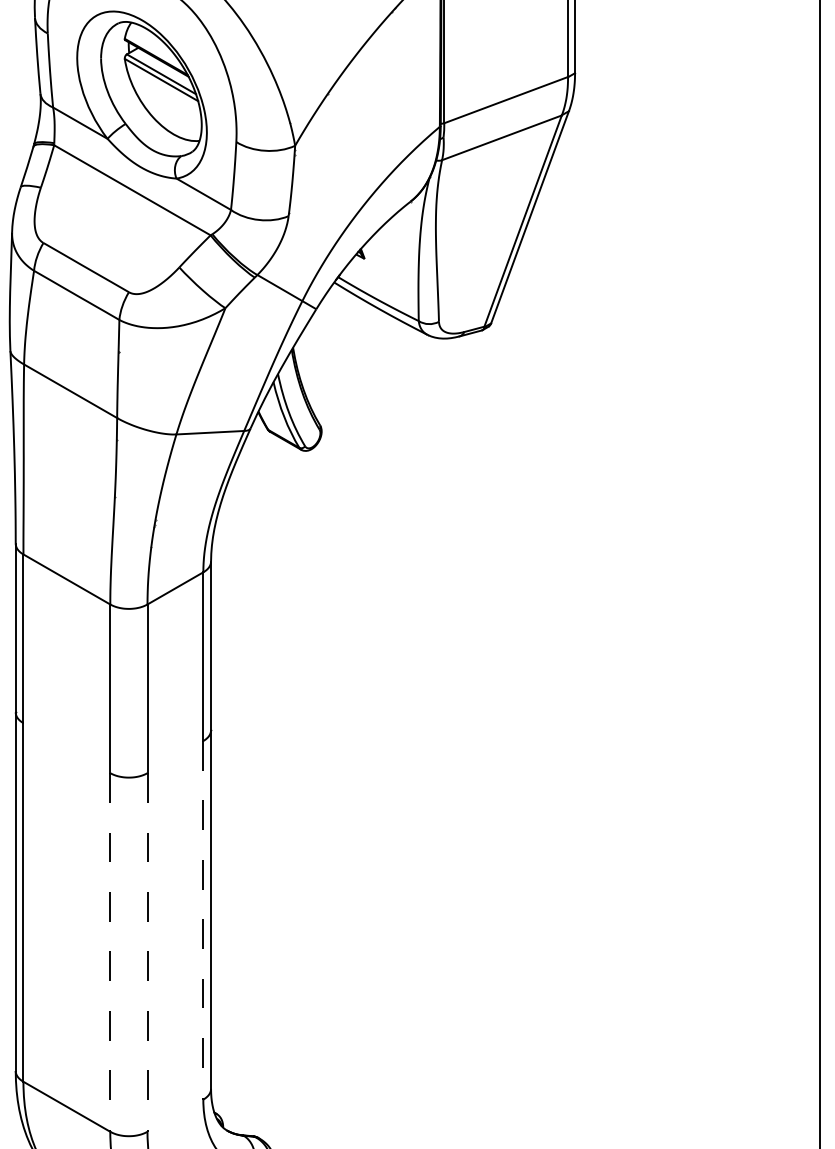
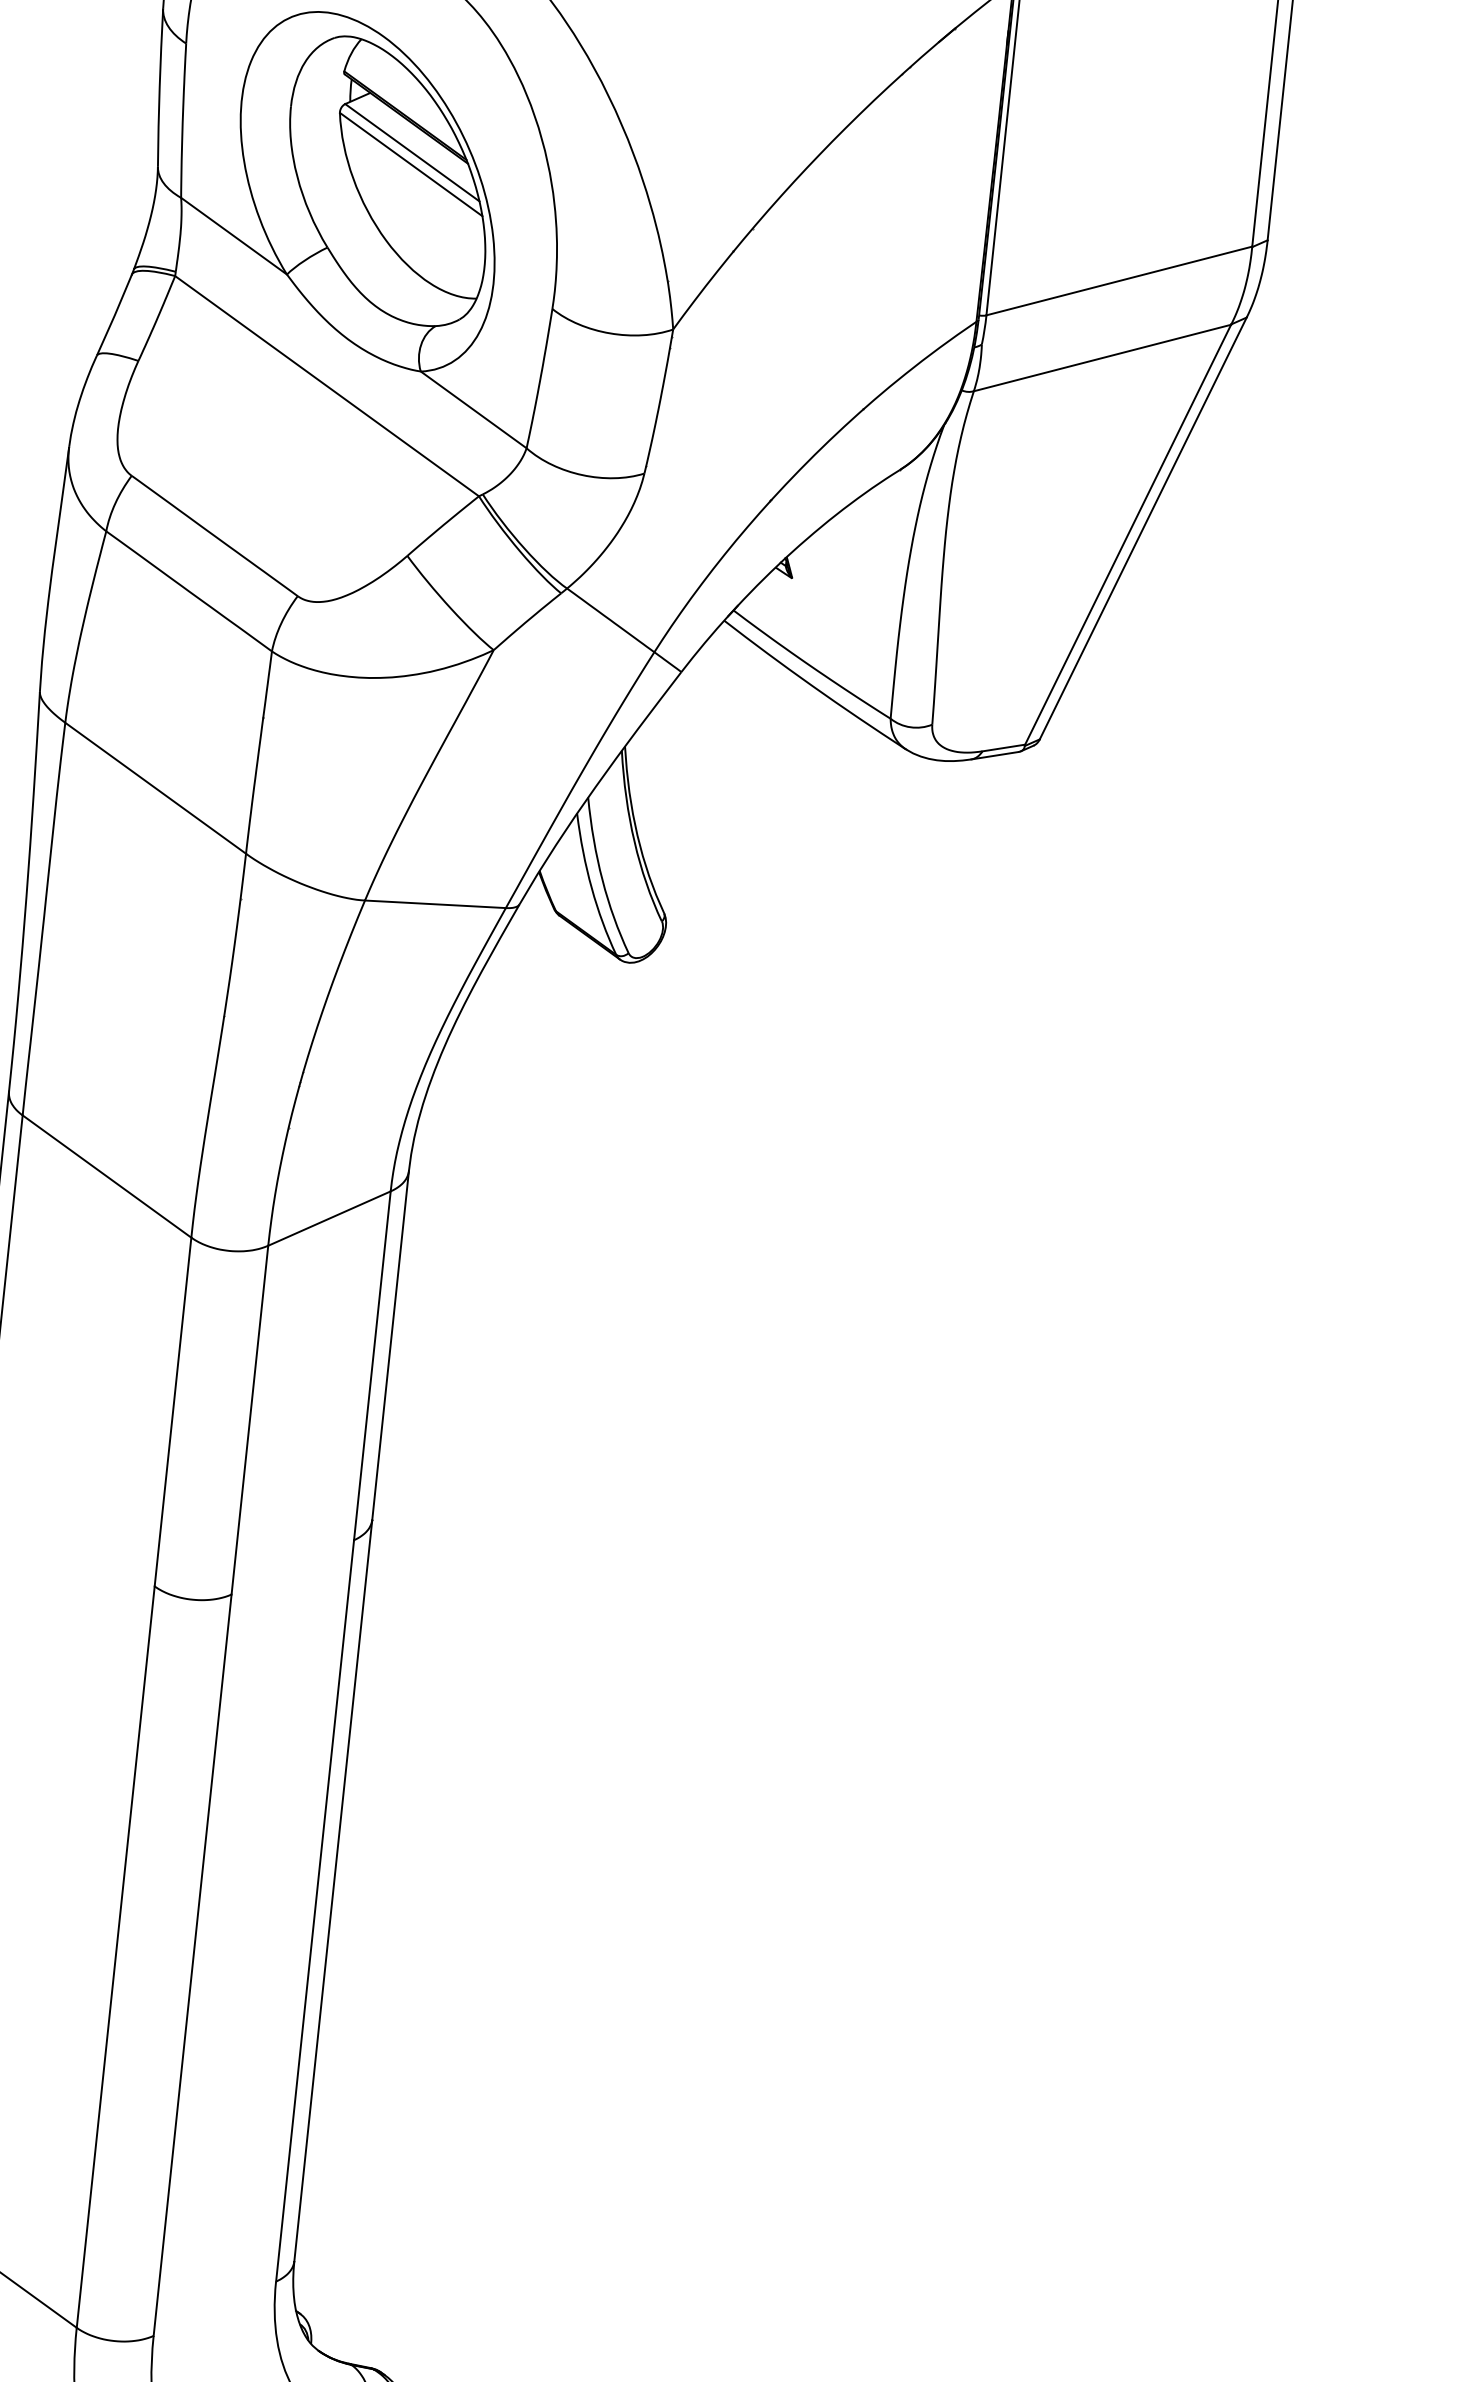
line: (203, 920) -> (315, 1911), dashed -> solid
line: (110, 952) -> (116, 1957), dashed -> solid
line: (147, 952) -> (192, 1965), dashed -> solid

